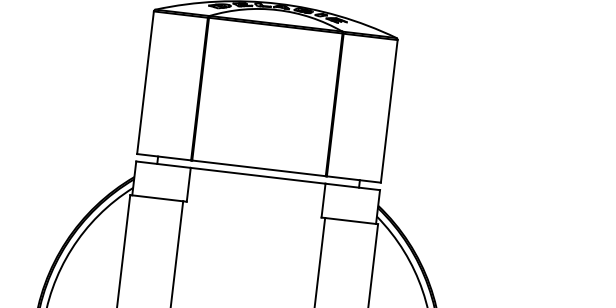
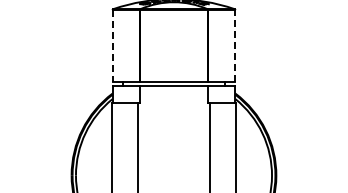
line: (145, 83) -> (112, 46), solid -> dashed
line: (389, 112) -> (235, 46), solid -> dashed

